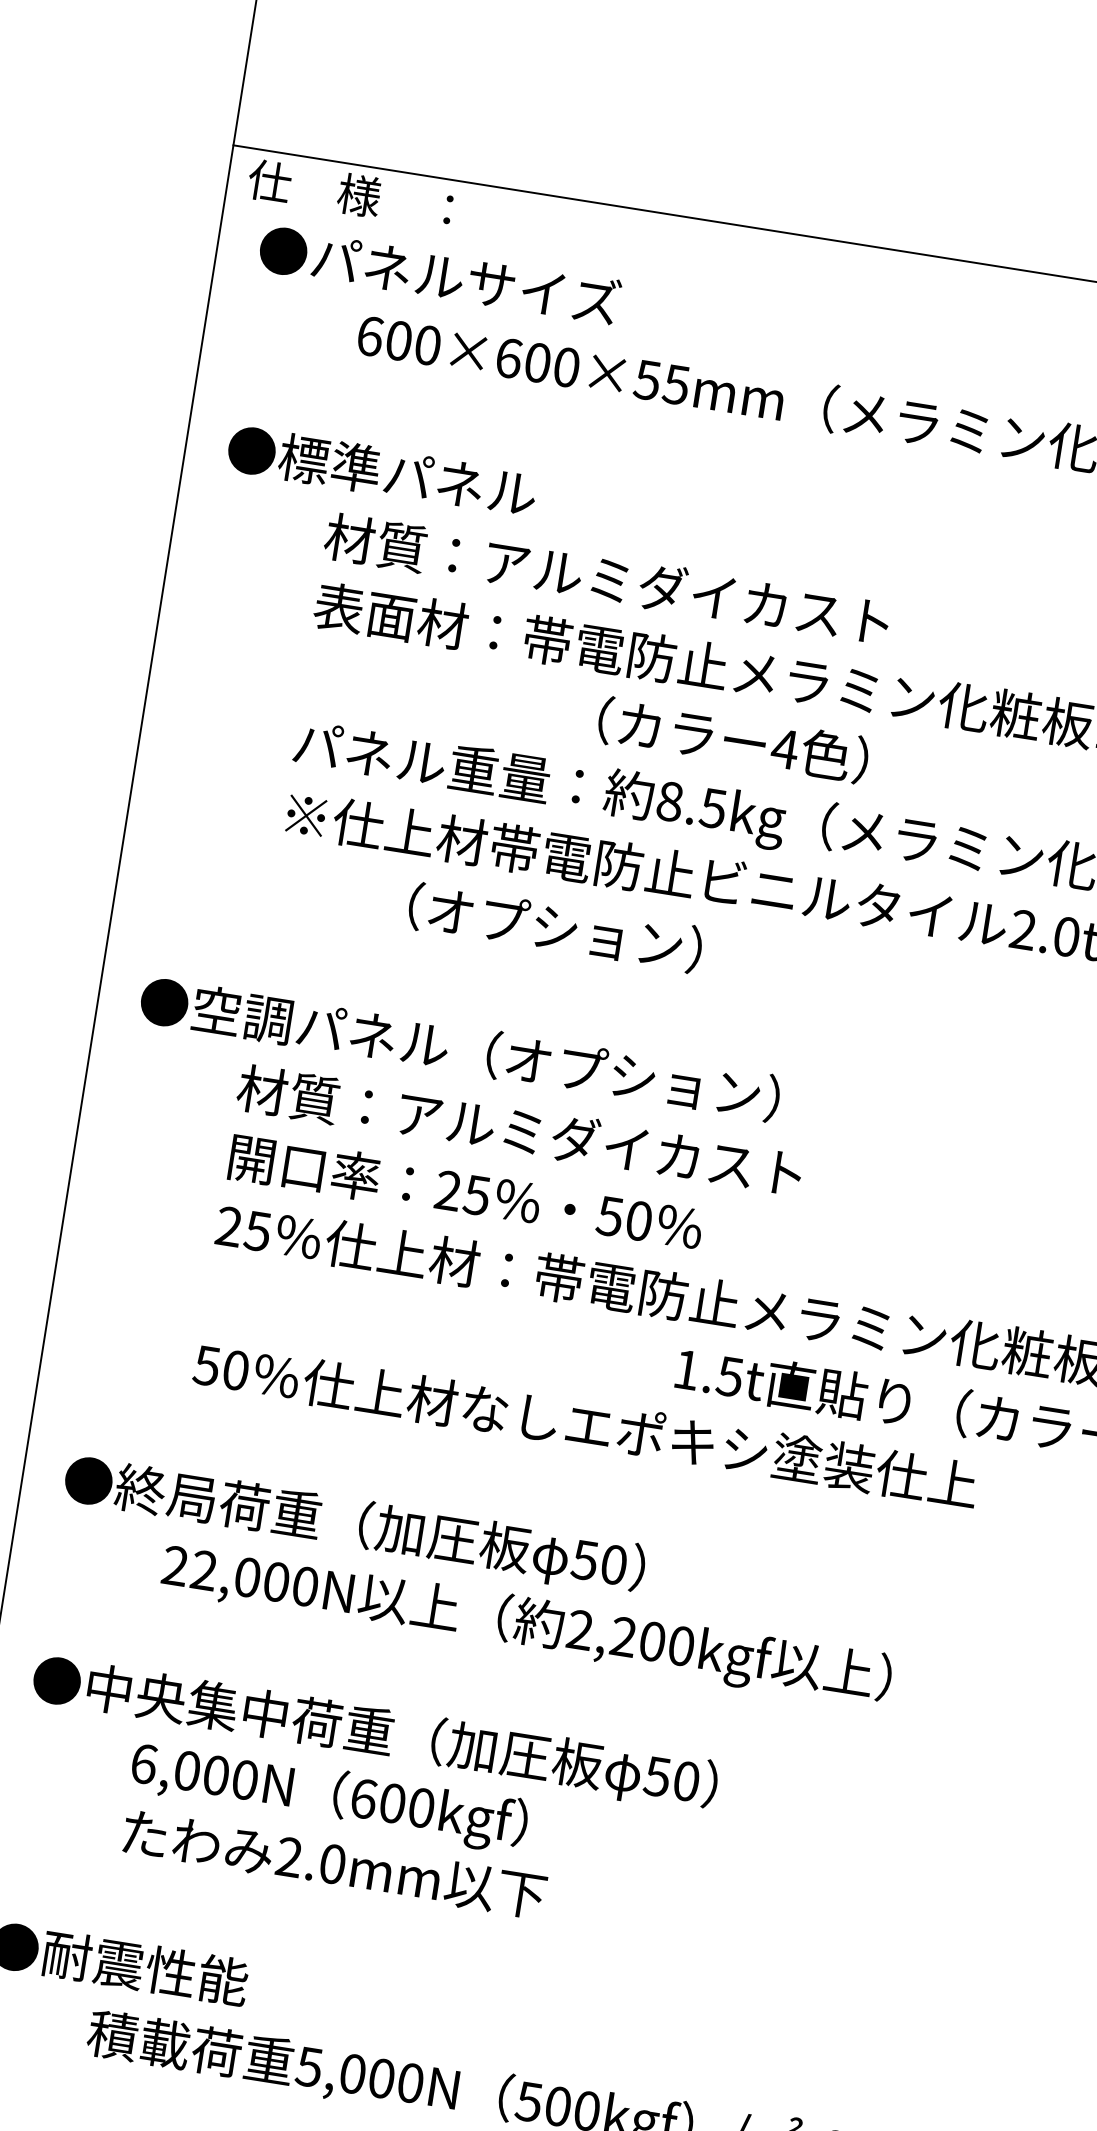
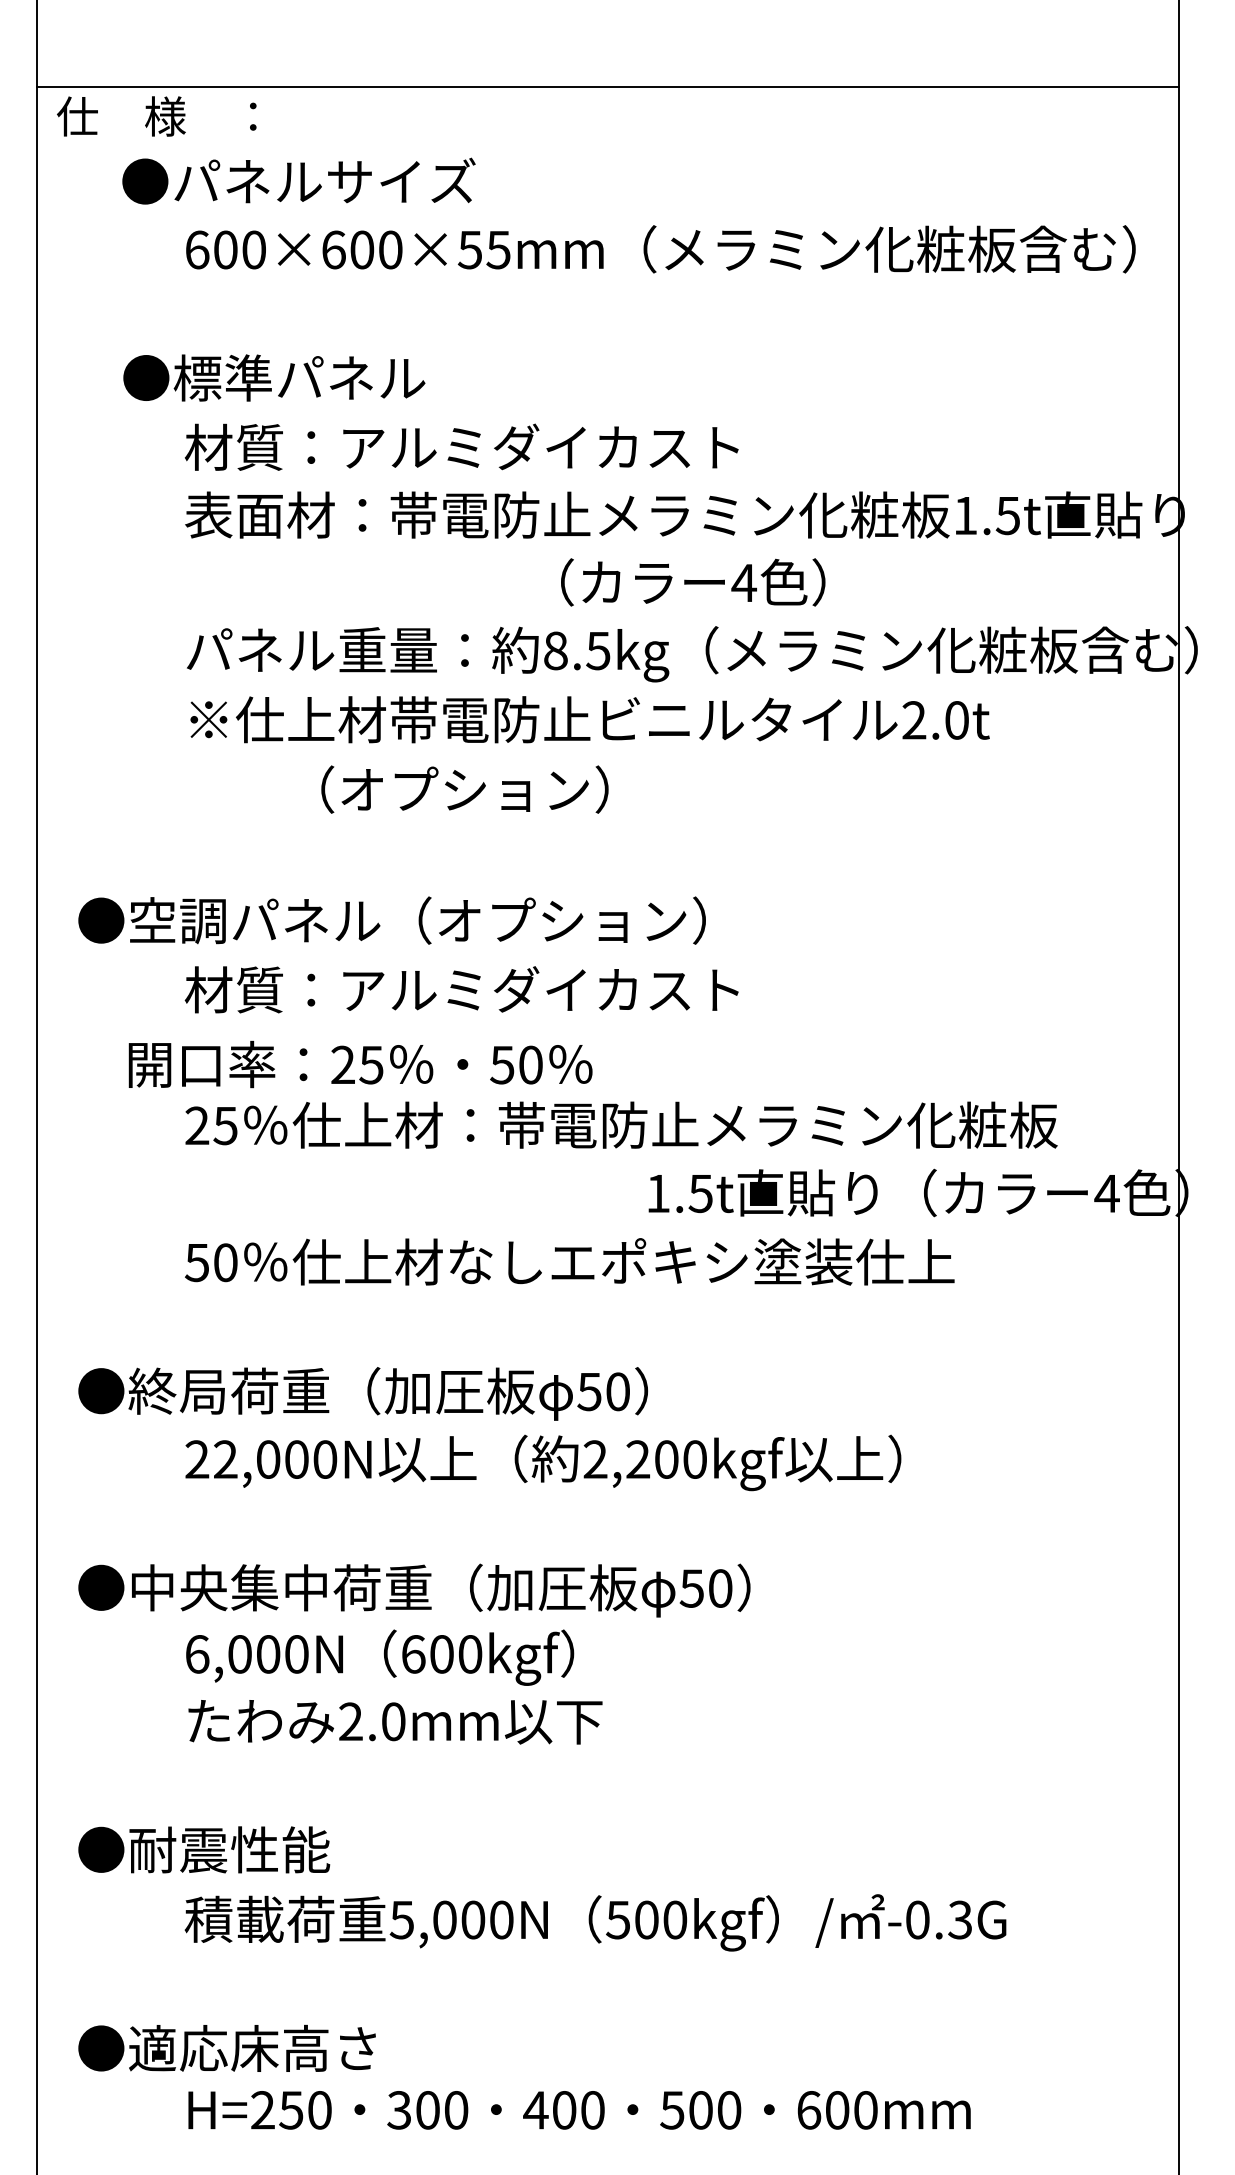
text: (439, 274) -> (298, 180), moved
text: (382, 471) -> (274, 377), moved
text: (733, 740) -> (693, 582), moved
text: (465, 1193) -> (360, 1064), moved

